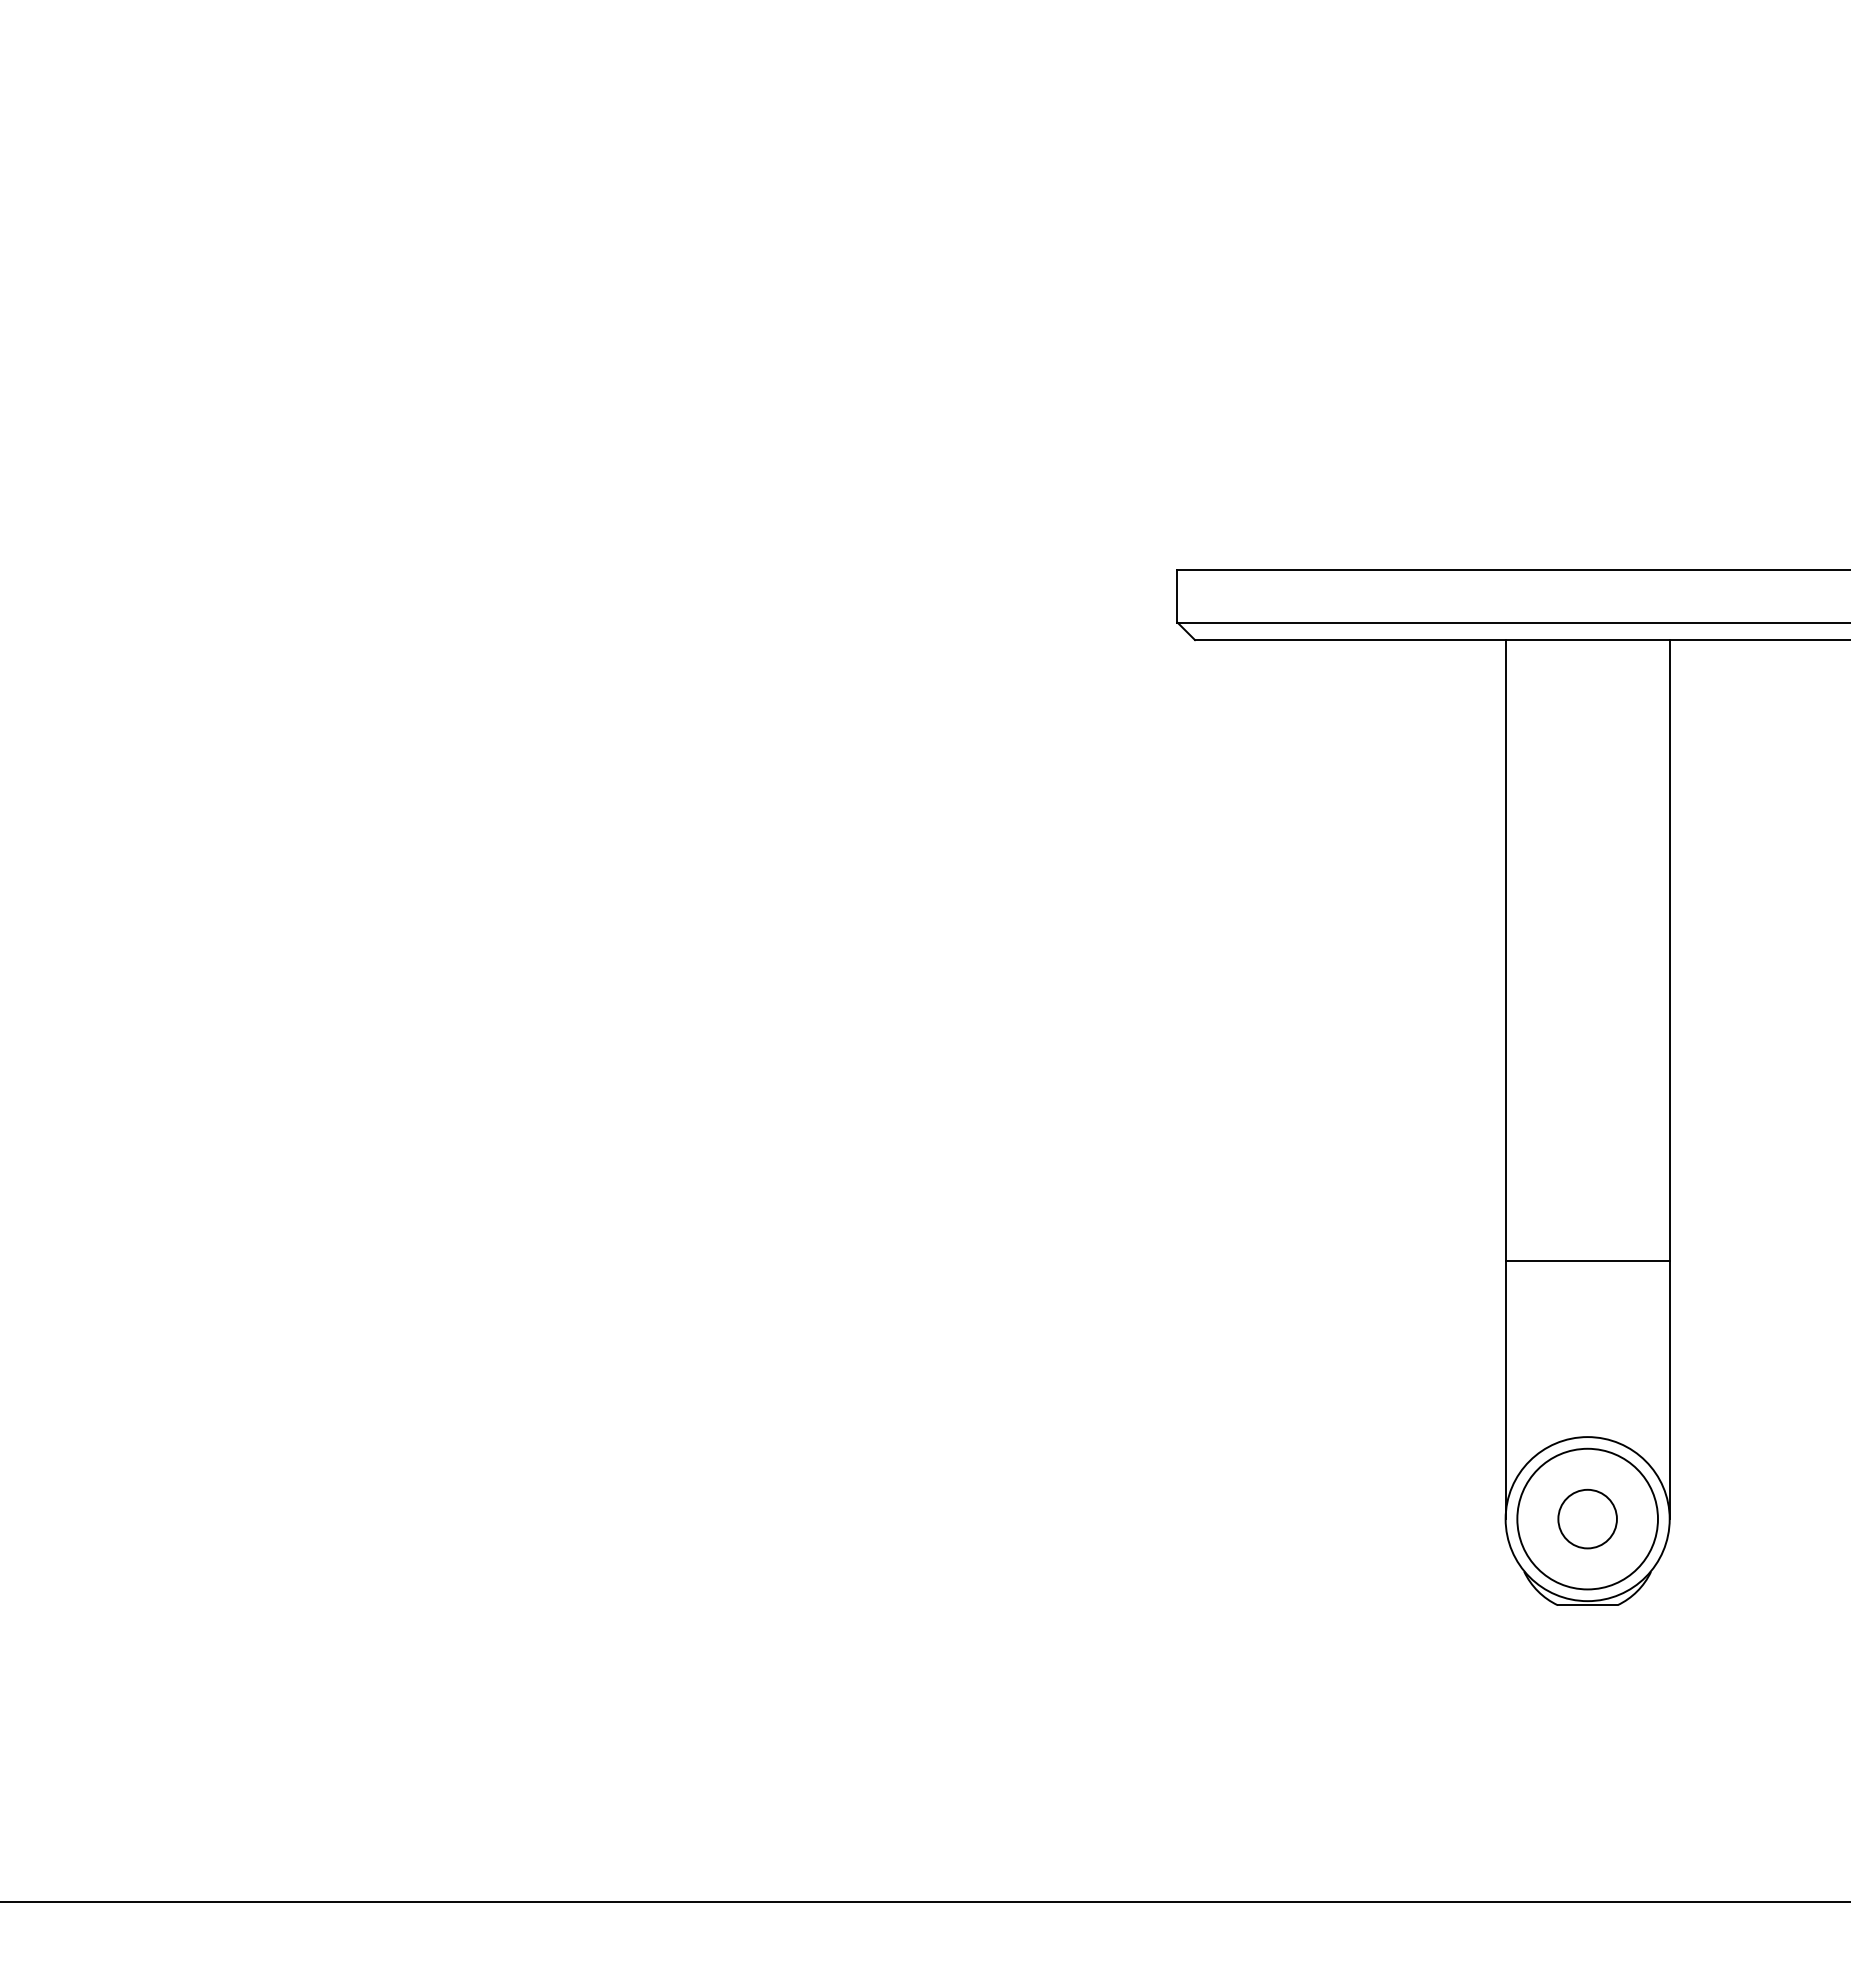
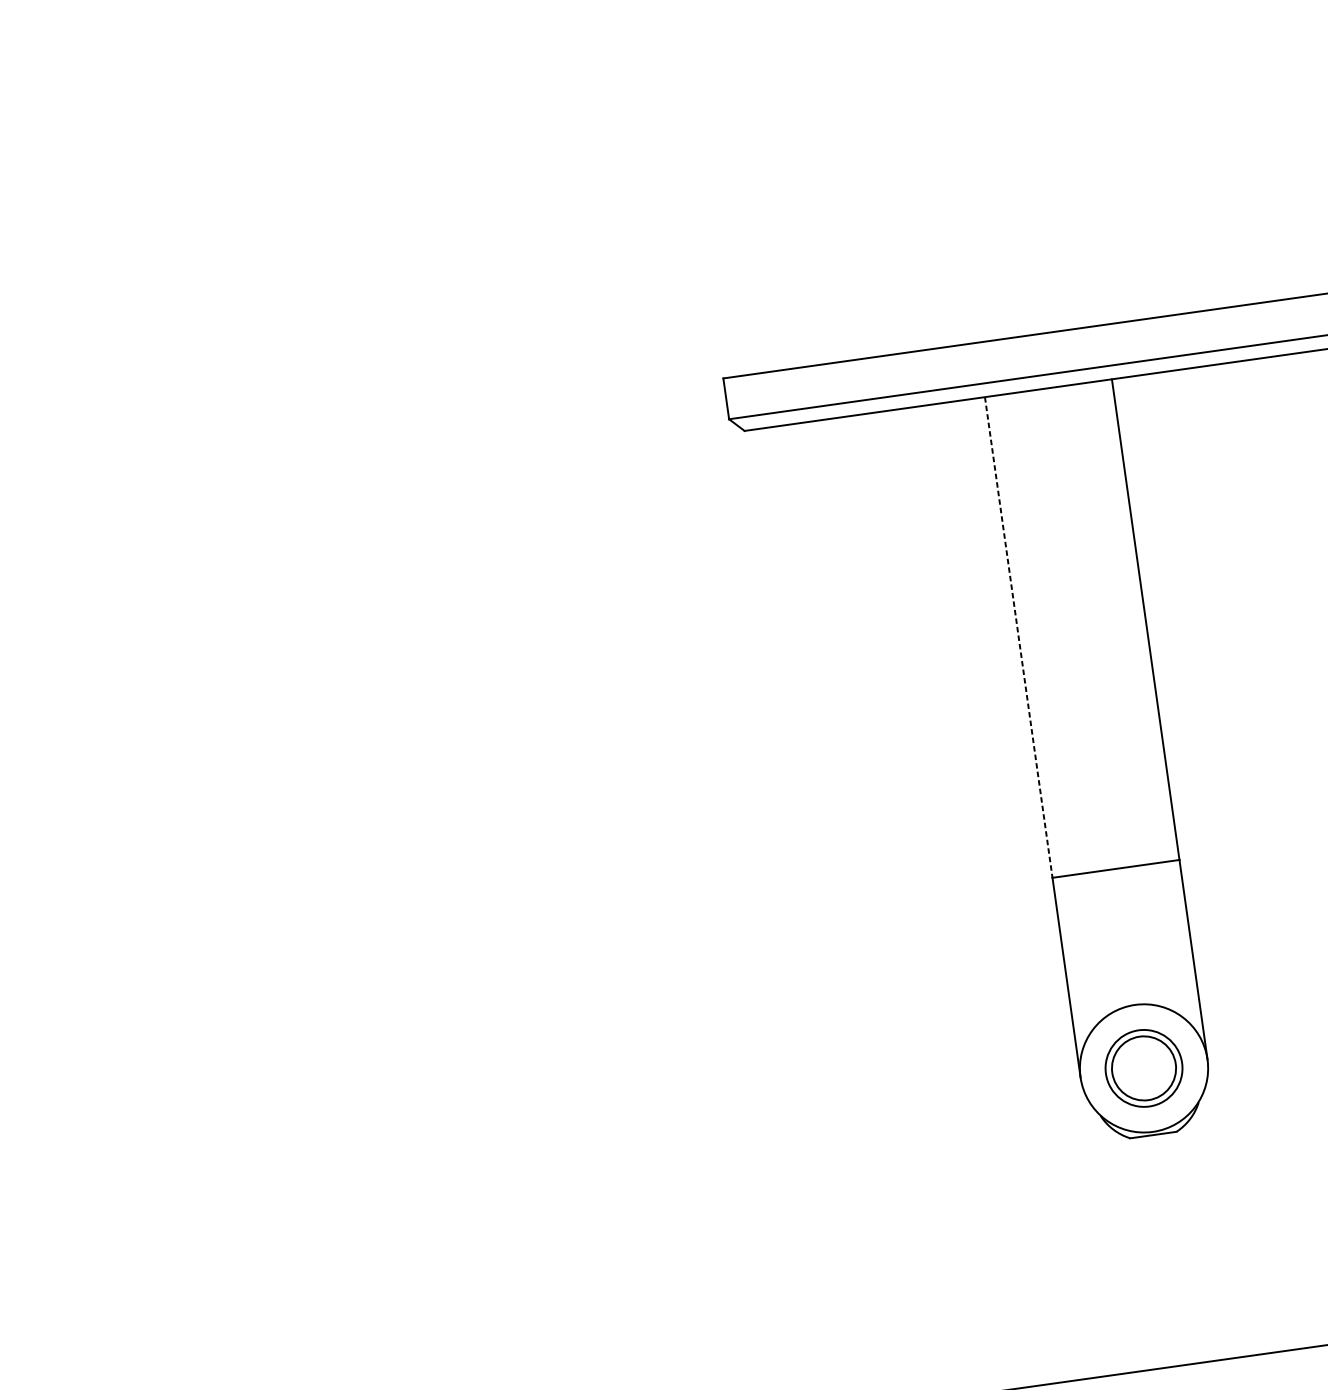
line: (1505, 950) -> (1018, 637), solid -> dashed
circle: (1587, 1518) -> (1143, 1067), size x0.7
circle: (1587, 1518) -> (1143, 1067), size x1.4

